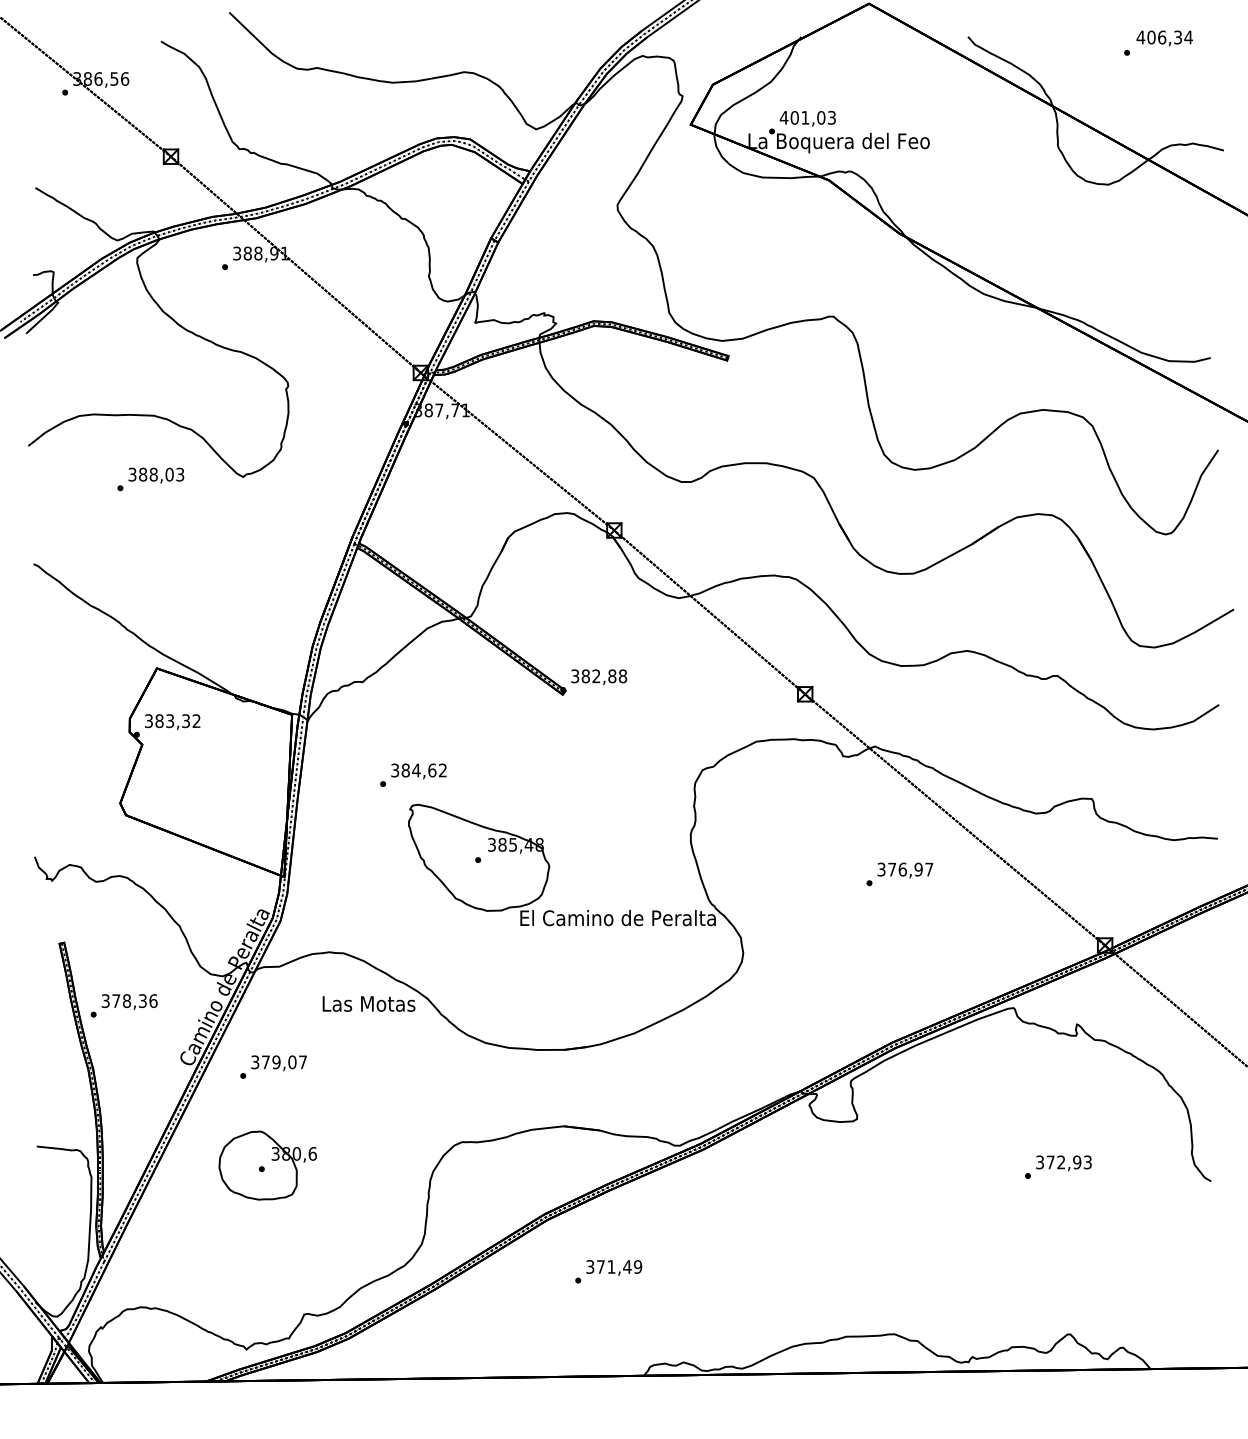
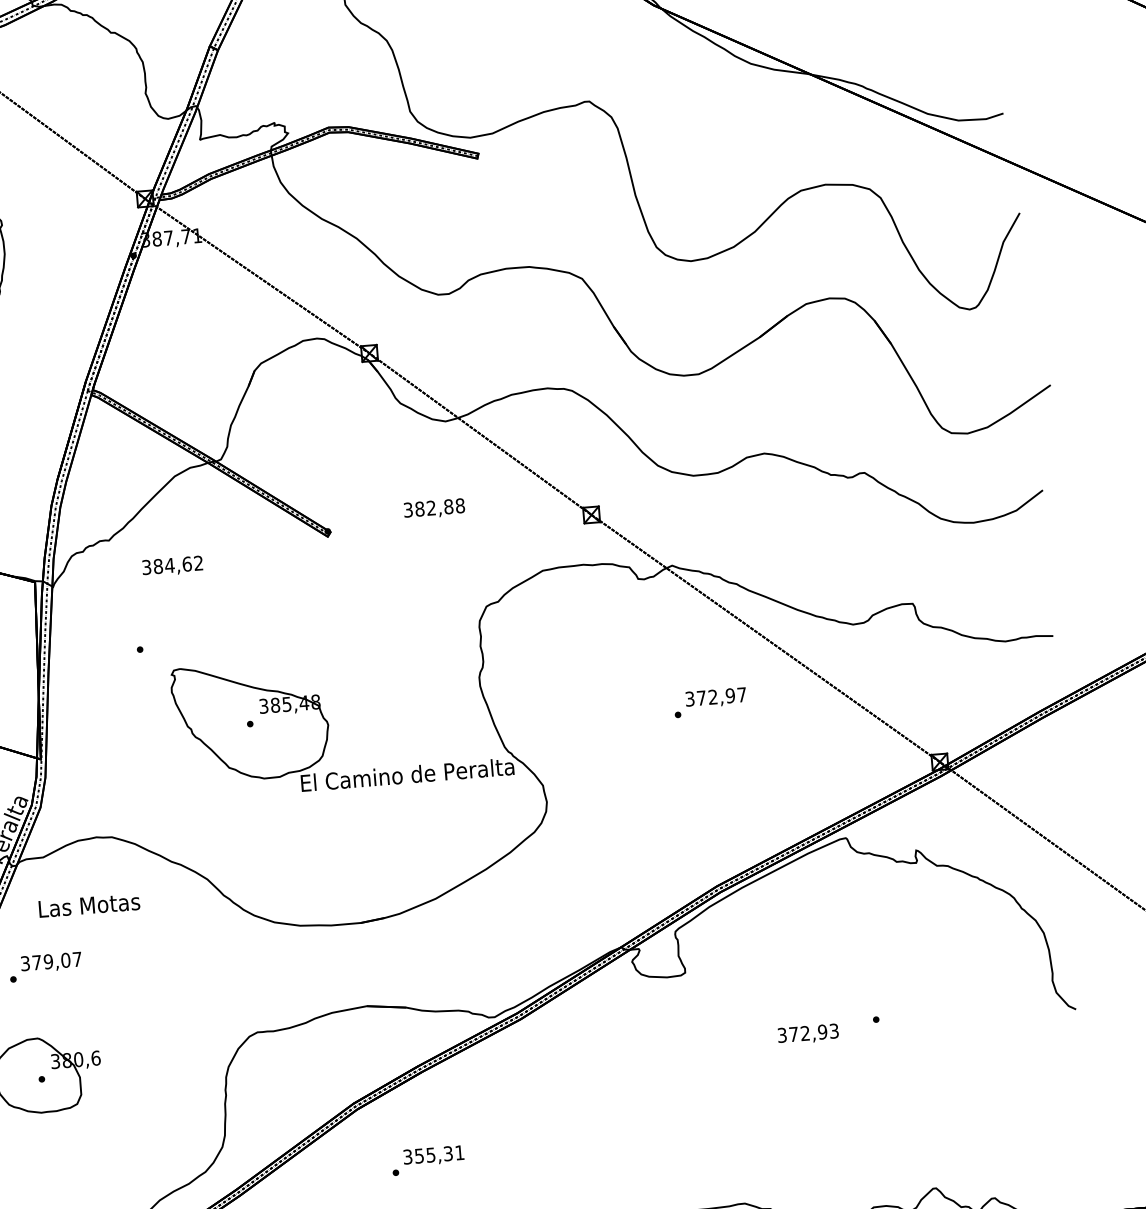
text: (599, 677) -> (434, 509), moved
text: (418, 771) -> (172, 566), moved
text: (902, 869) -> (712, 697), 376,97 -> 372,97
text: (368, 1003) -> (88, 905), moved
text: (1063, 1163) -> (807, 1034), moved
text: (619, 1266) -> (439, 1153), 371,49 -> 355,31

